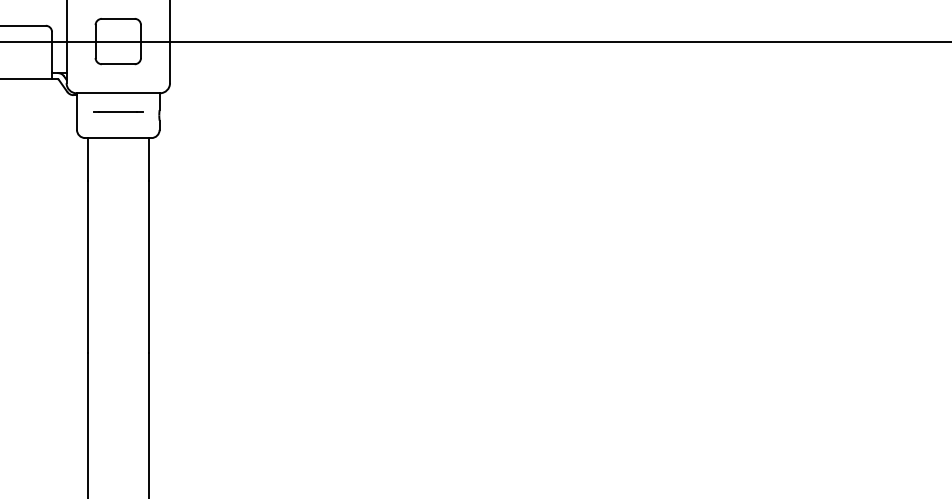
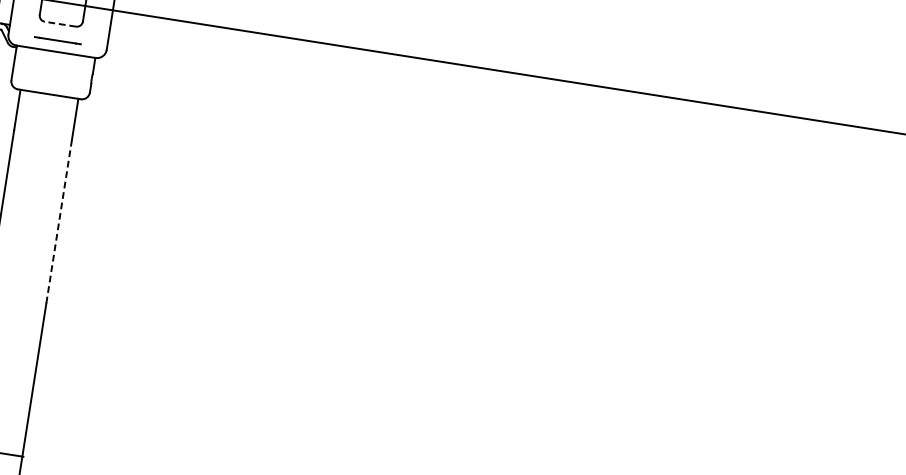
line: (117, 64) -> (59, 24), solid -> dashed
line: (118, 111) -> (58, 40), moved
line: (148, 266) -> (59, 220), solid -> dashed

